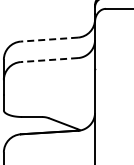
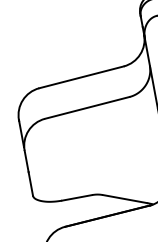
line: (49, 39) -> (81, 77), dashed -> solid
line: (49, 60) -> (87, 108), dashed -> solid

